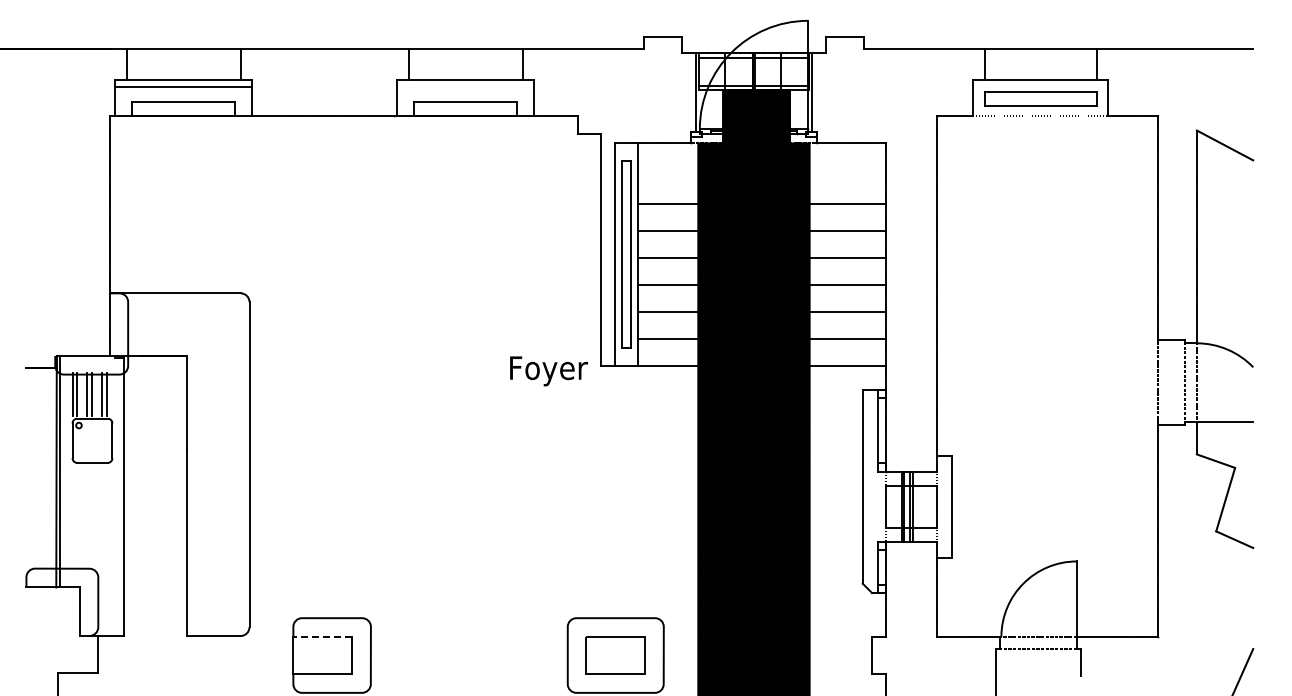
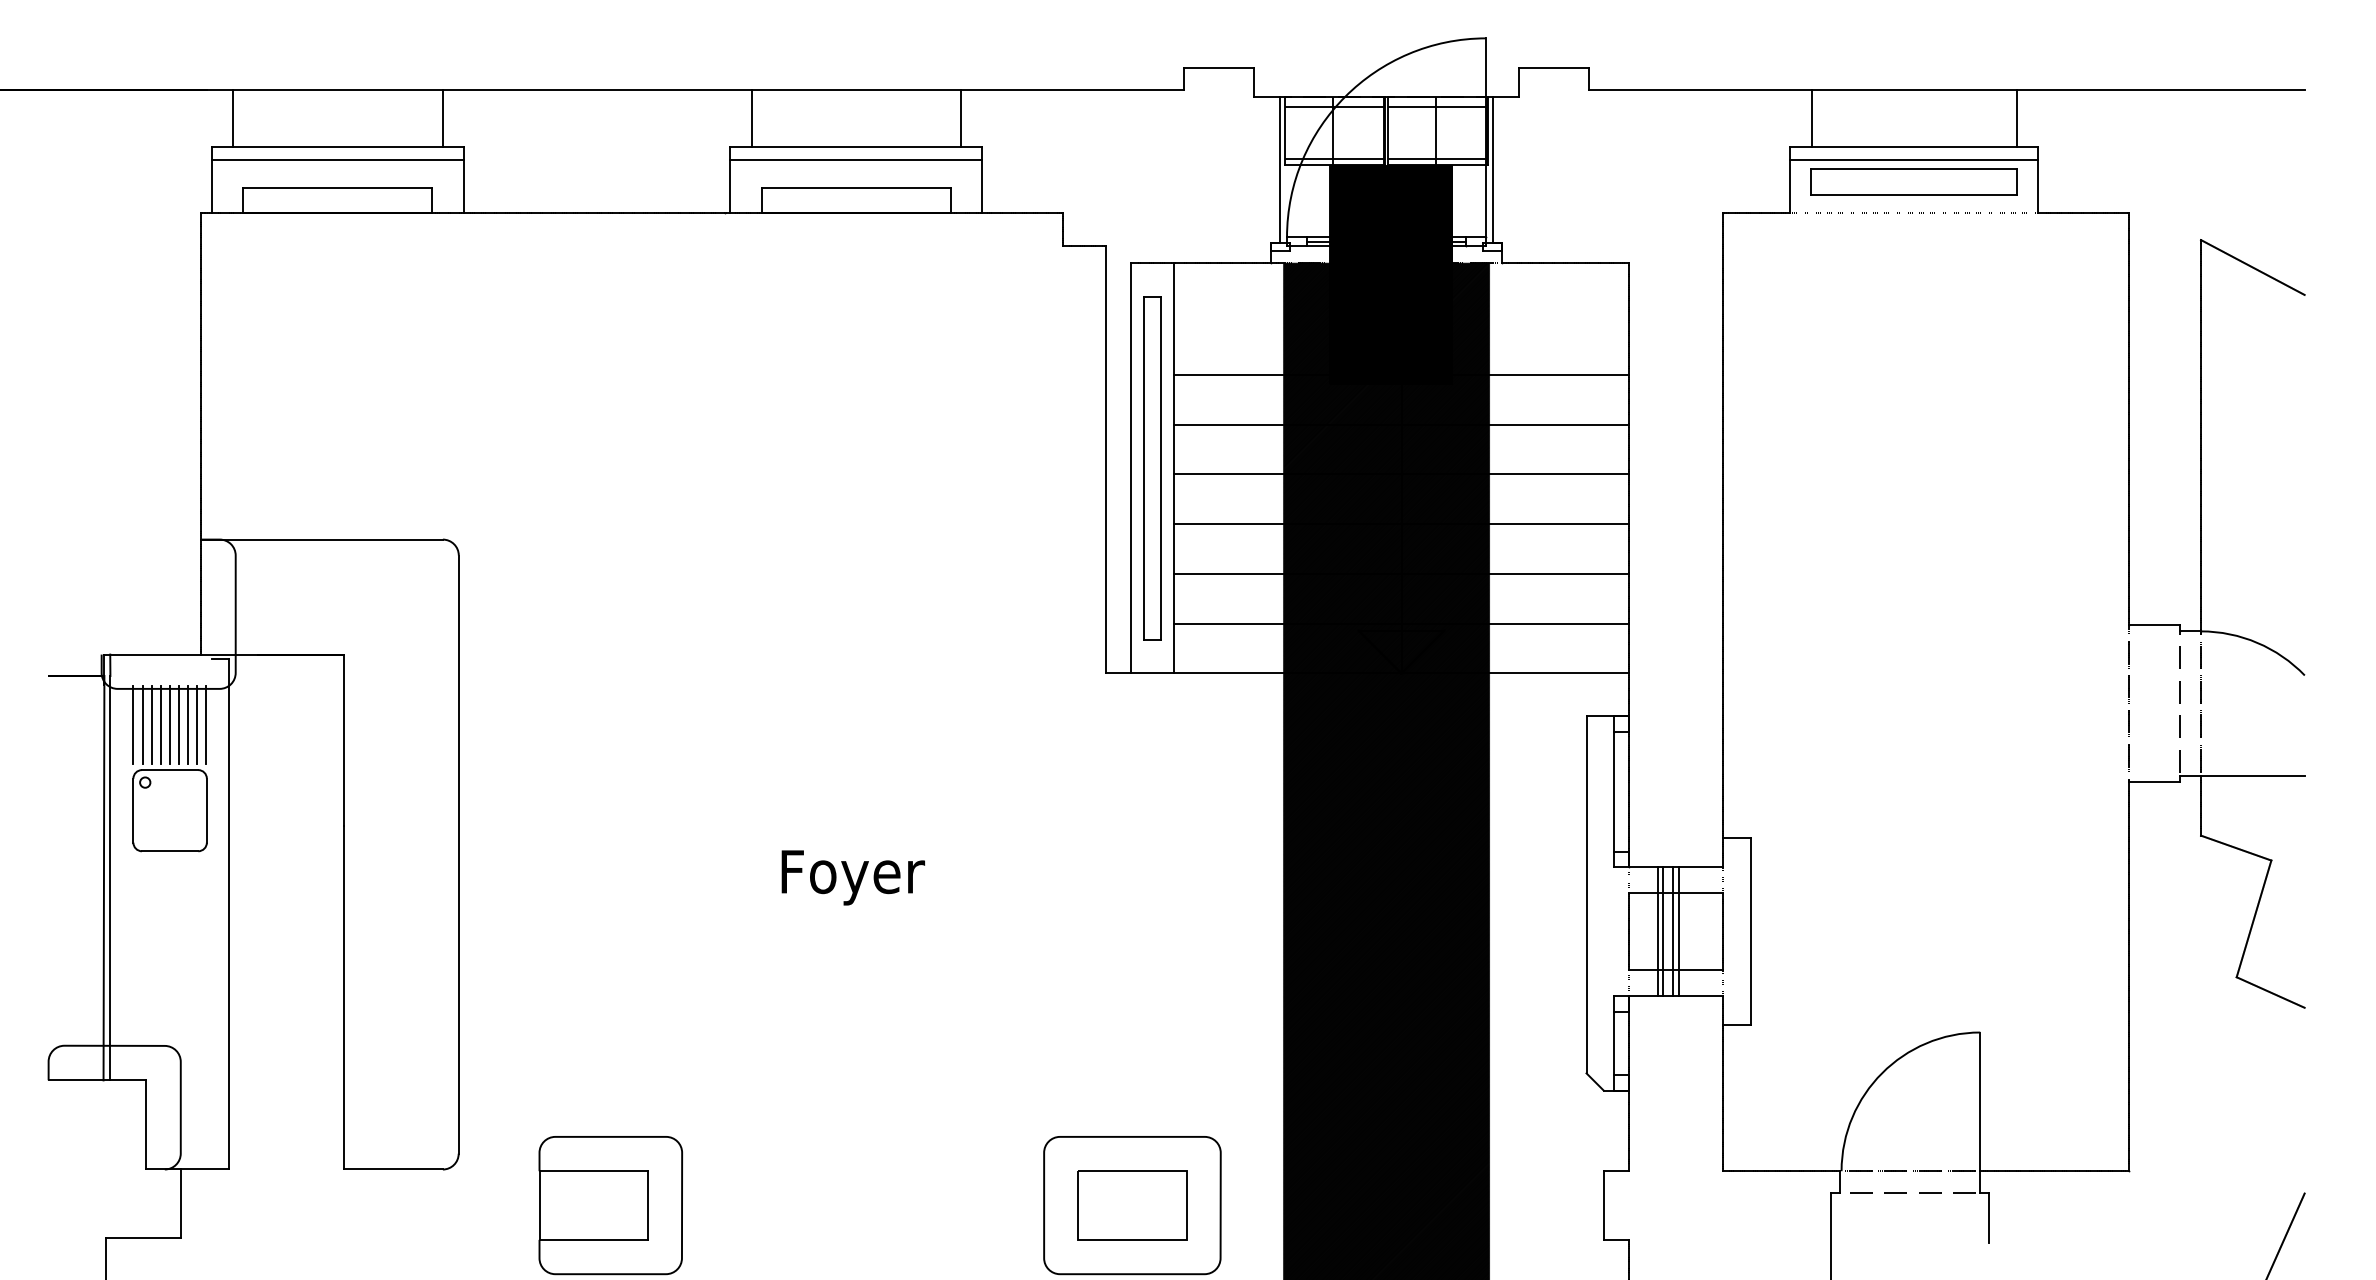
line: (465, 87) -> (856, 160), added
line: (1040, 87) -> (1913, 160), added
text: (548, 371) -> (852, 878), moved
line: (82, 394) -> (151, 725), added
line: (97, 394) -> (179, 725), added
line: (112, 394) -> (206, 725), added
line: (322, 636) -> (593, 1170), dashed -> solid

